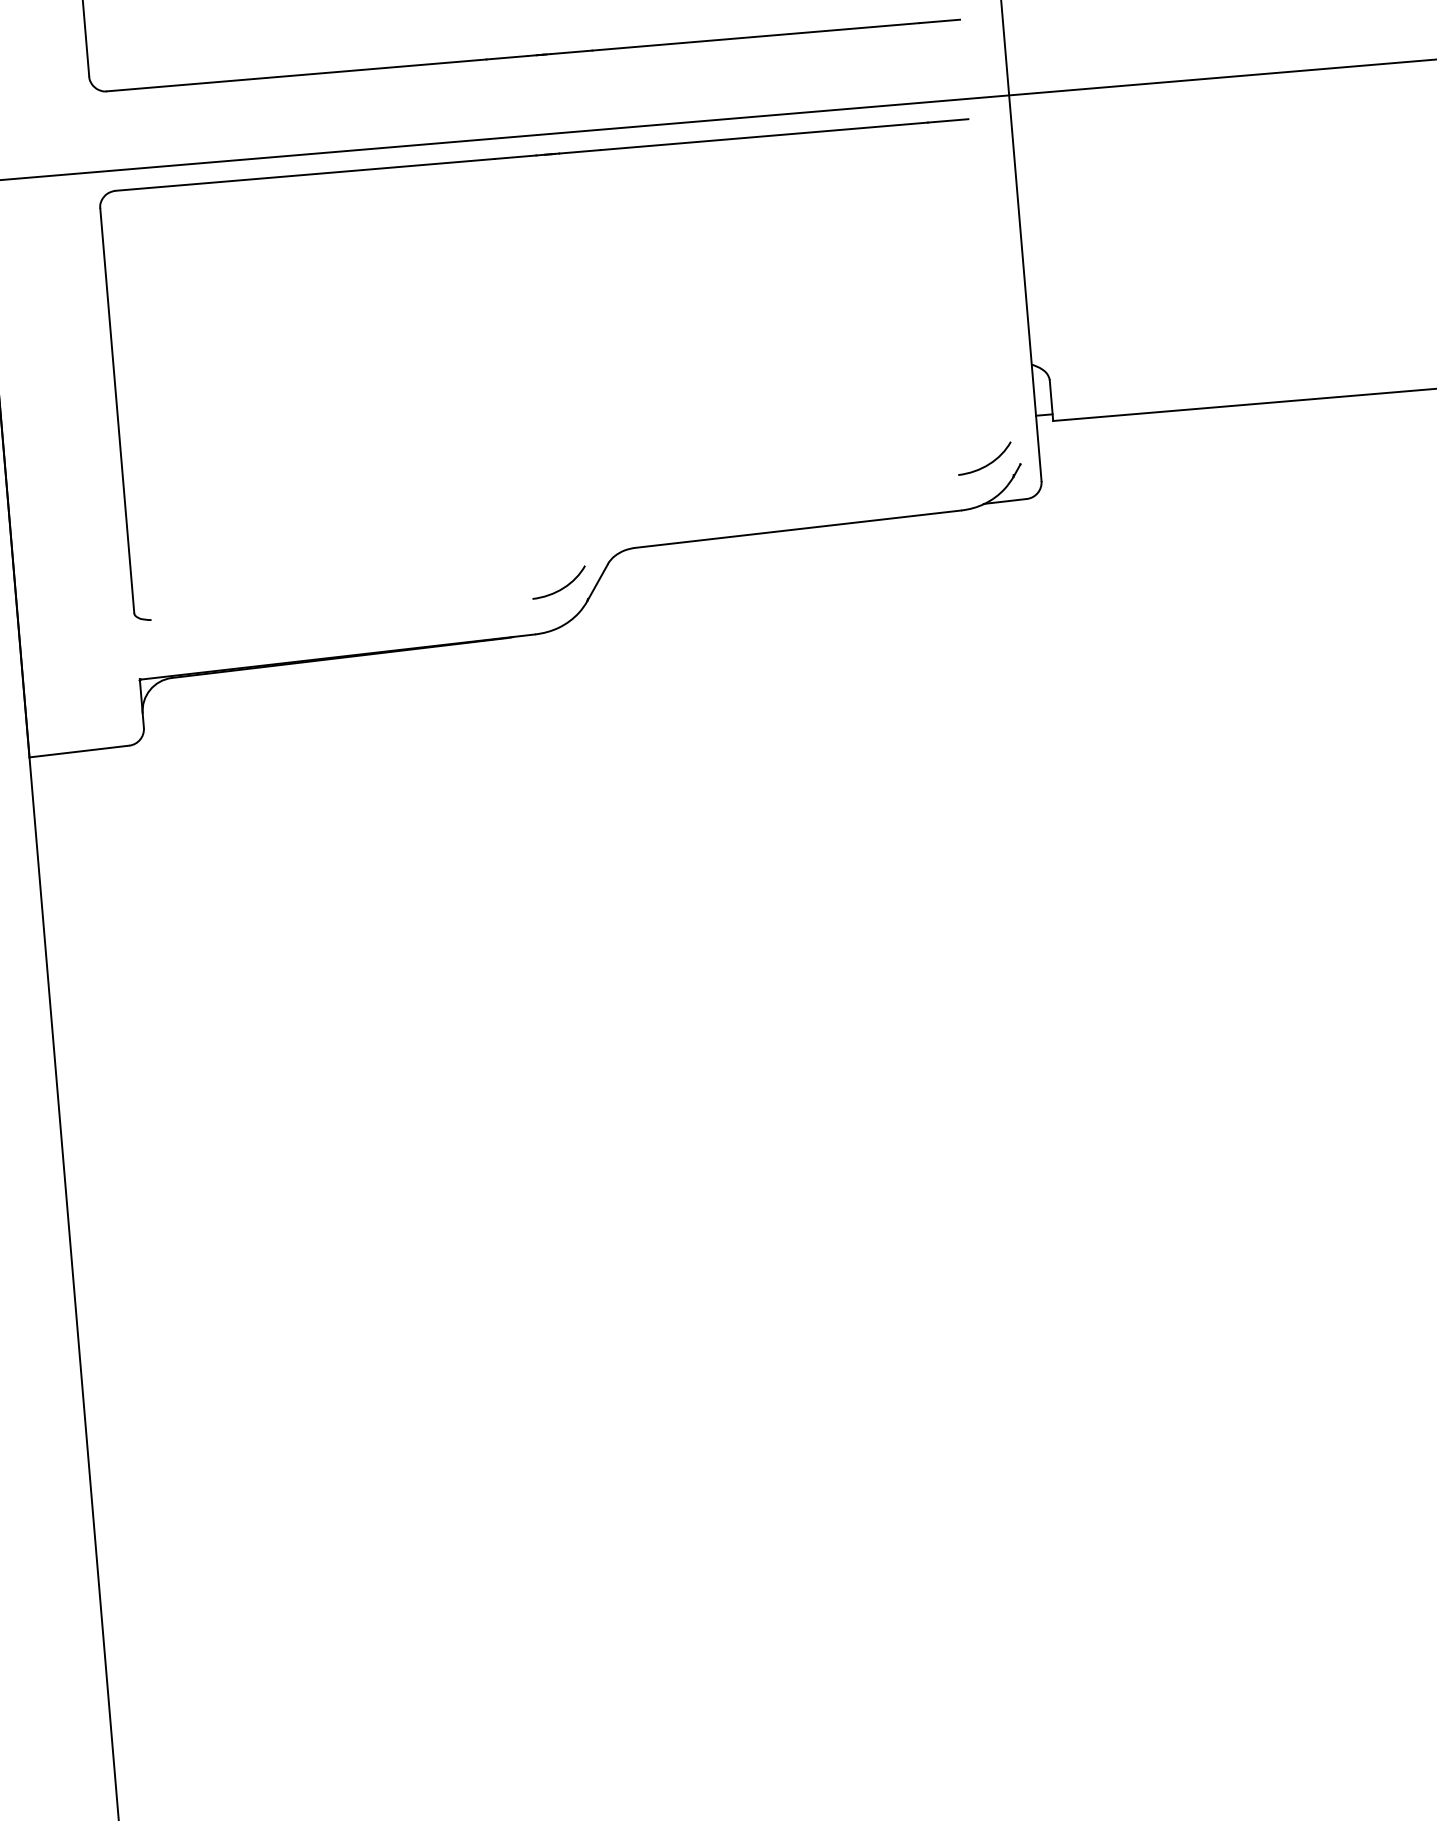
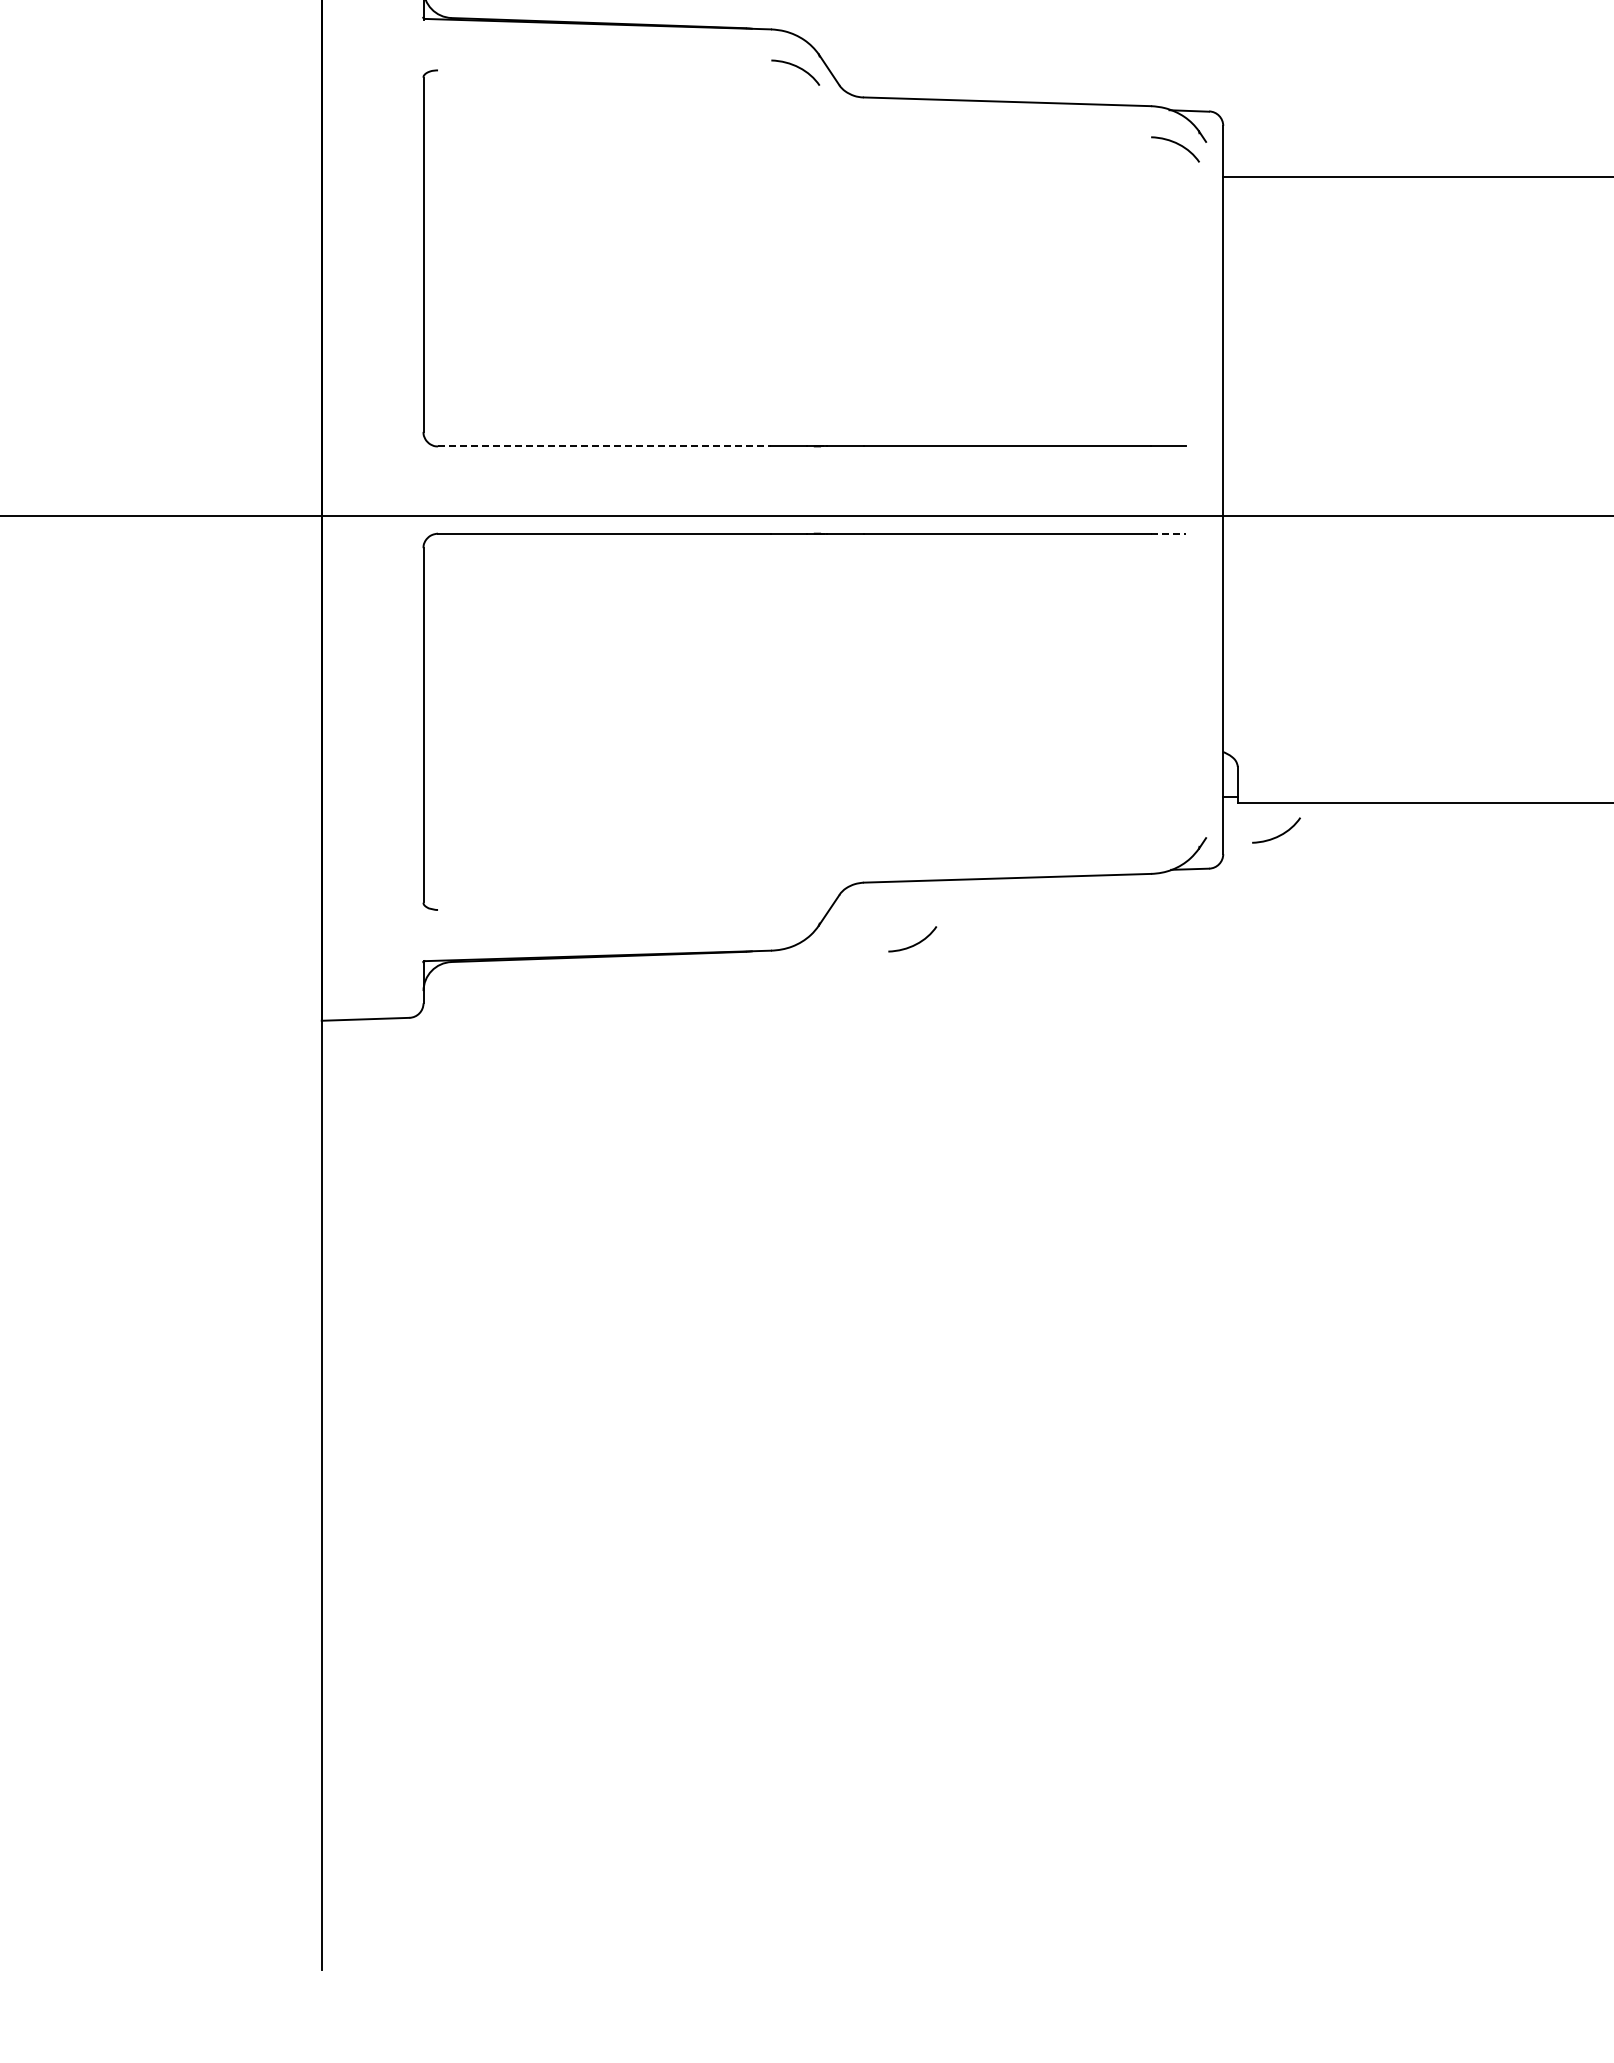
line: (296, 75) -> (604, 446), solid -> dashed
line: (948, 120) -> (1168, 533), solid -> dashed
curve: (988, 462) -> (1279, 834), moved
curve: (562, 587) -> (915, 943), moved

